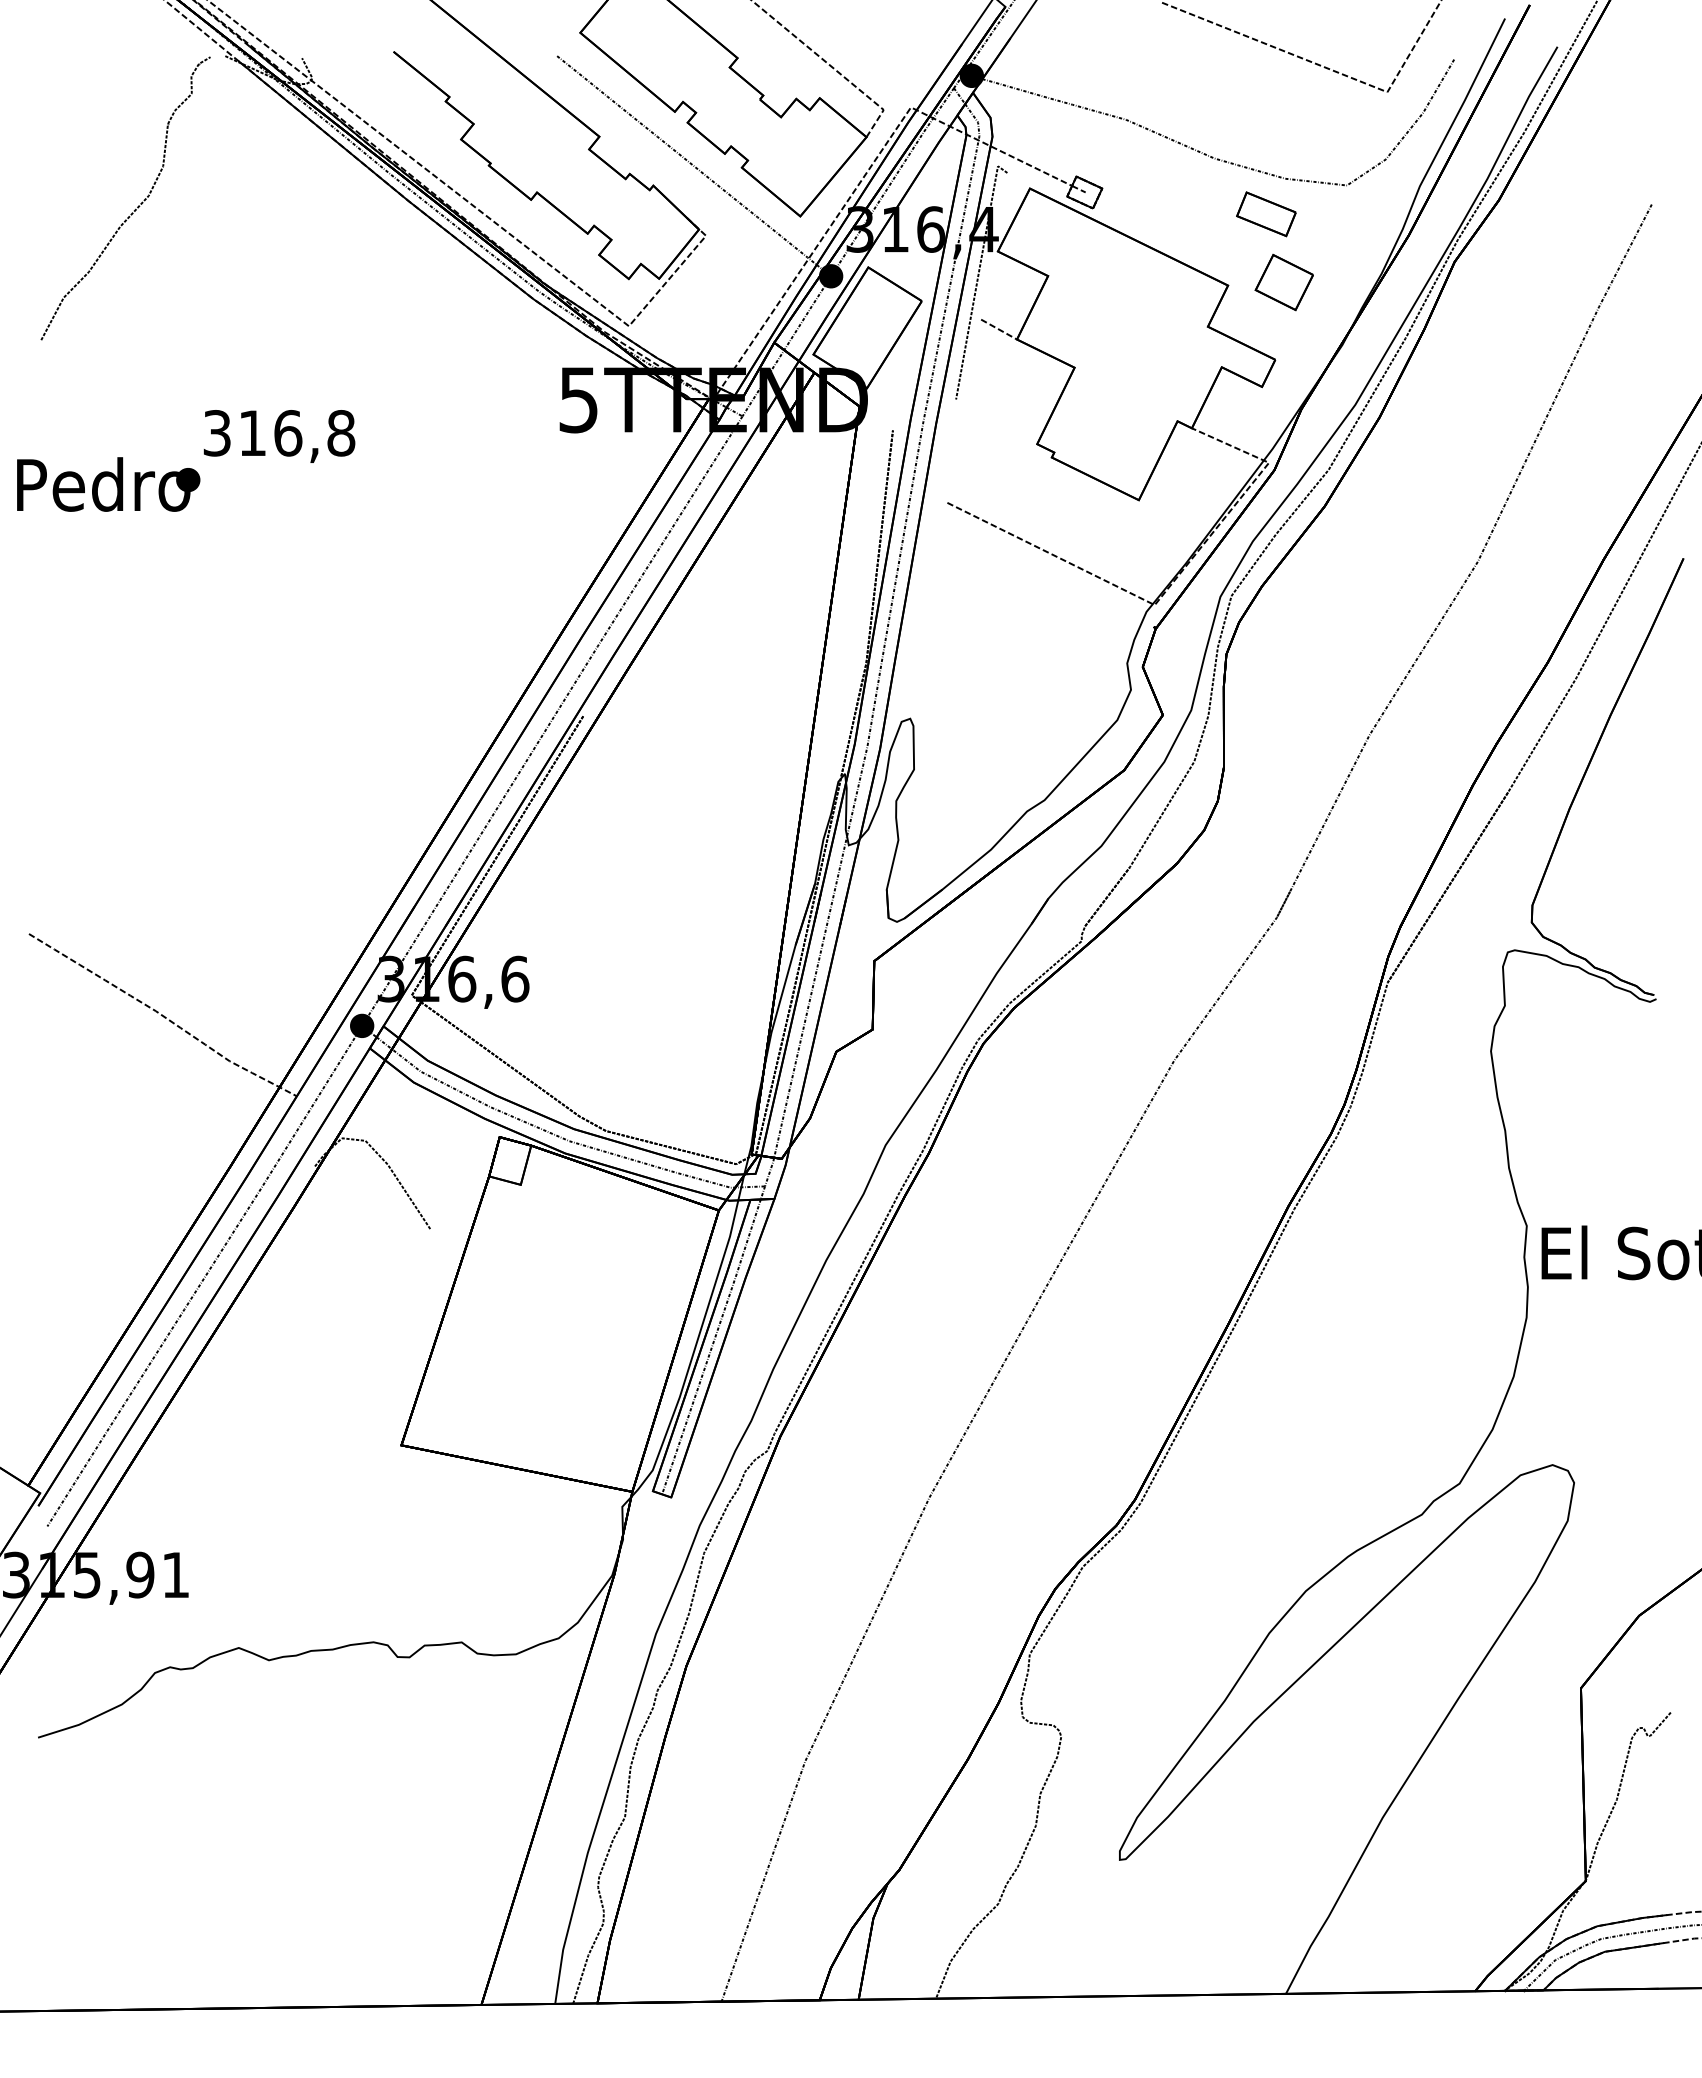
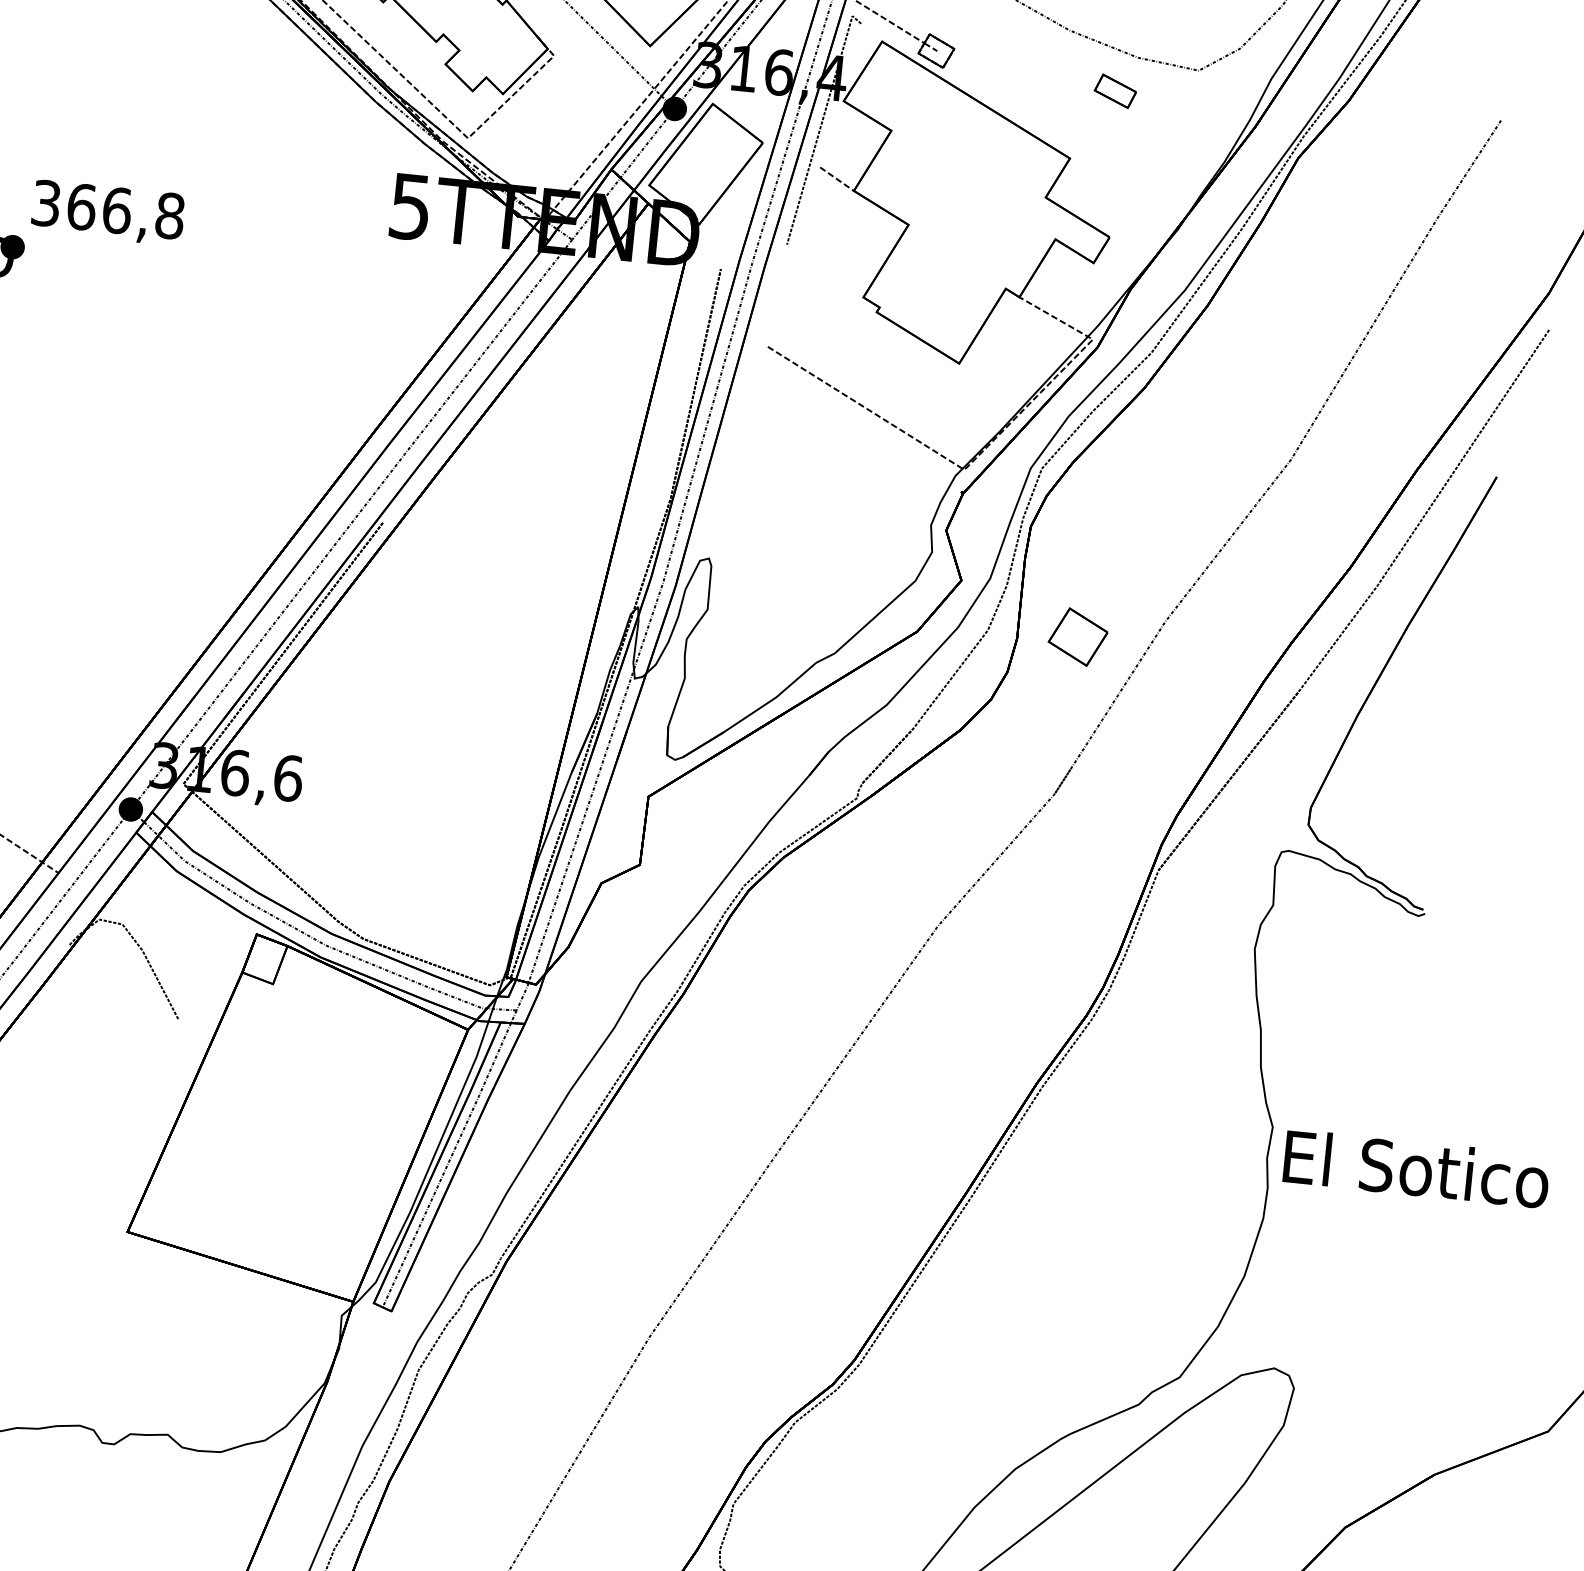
part: (1266, 214) -> (1115, 91), size x0.7
part: (1283, 282) -> (1077, 637), moved
text: (252, 433) -> (81, 207), 316,8 -> 366,8

